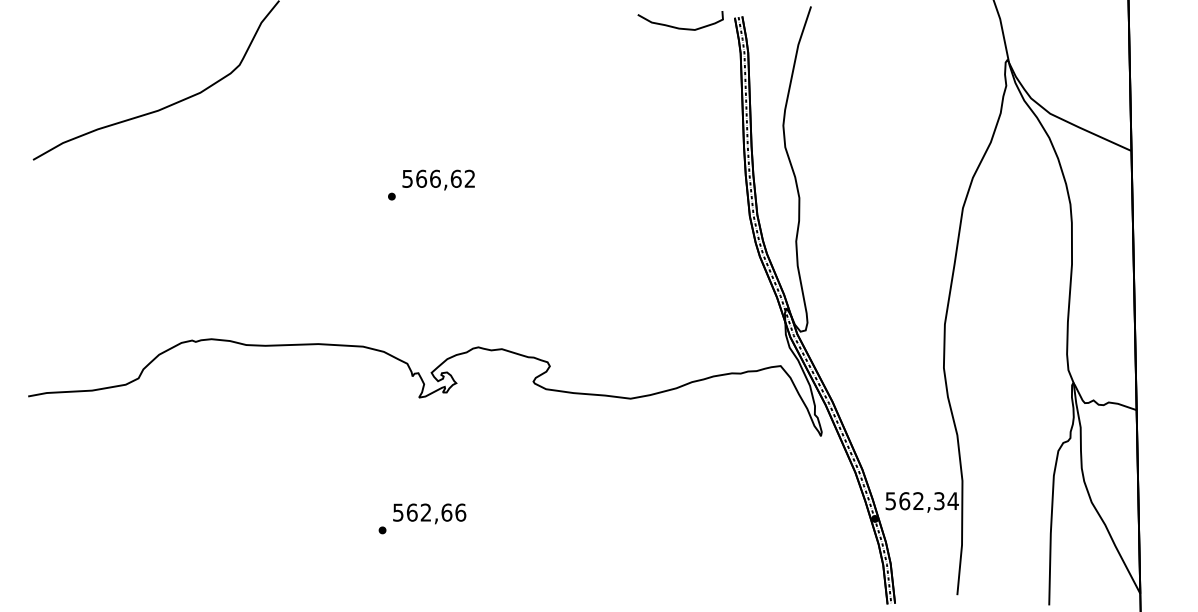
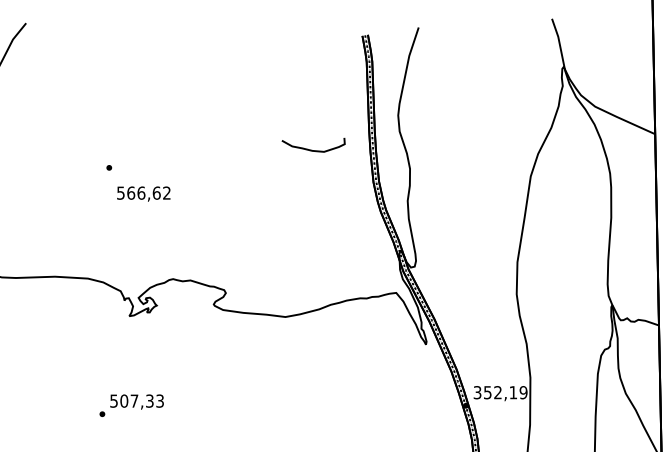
curve: (680, 27) -> (313, 150), moved
text: (438, 179) -> (143, 193), moved
text: (922, 501) -> (500, 392), 562,34 -> 352,19
text: (436, 512) -> (142, 401), 562,66 -> 507,33

